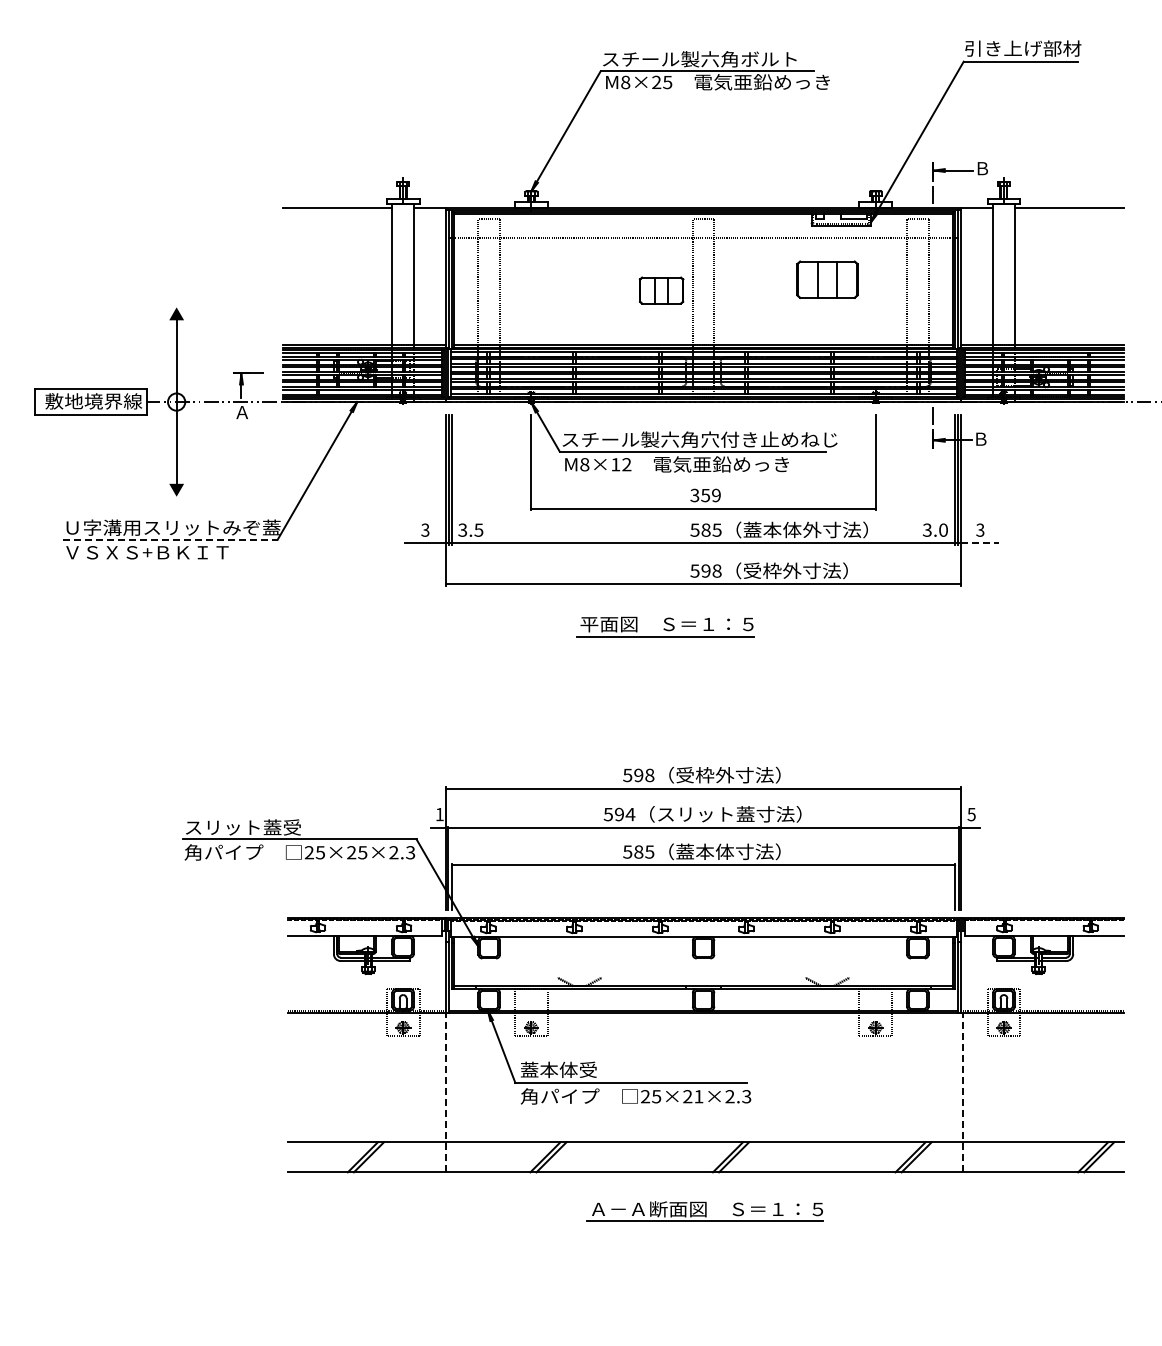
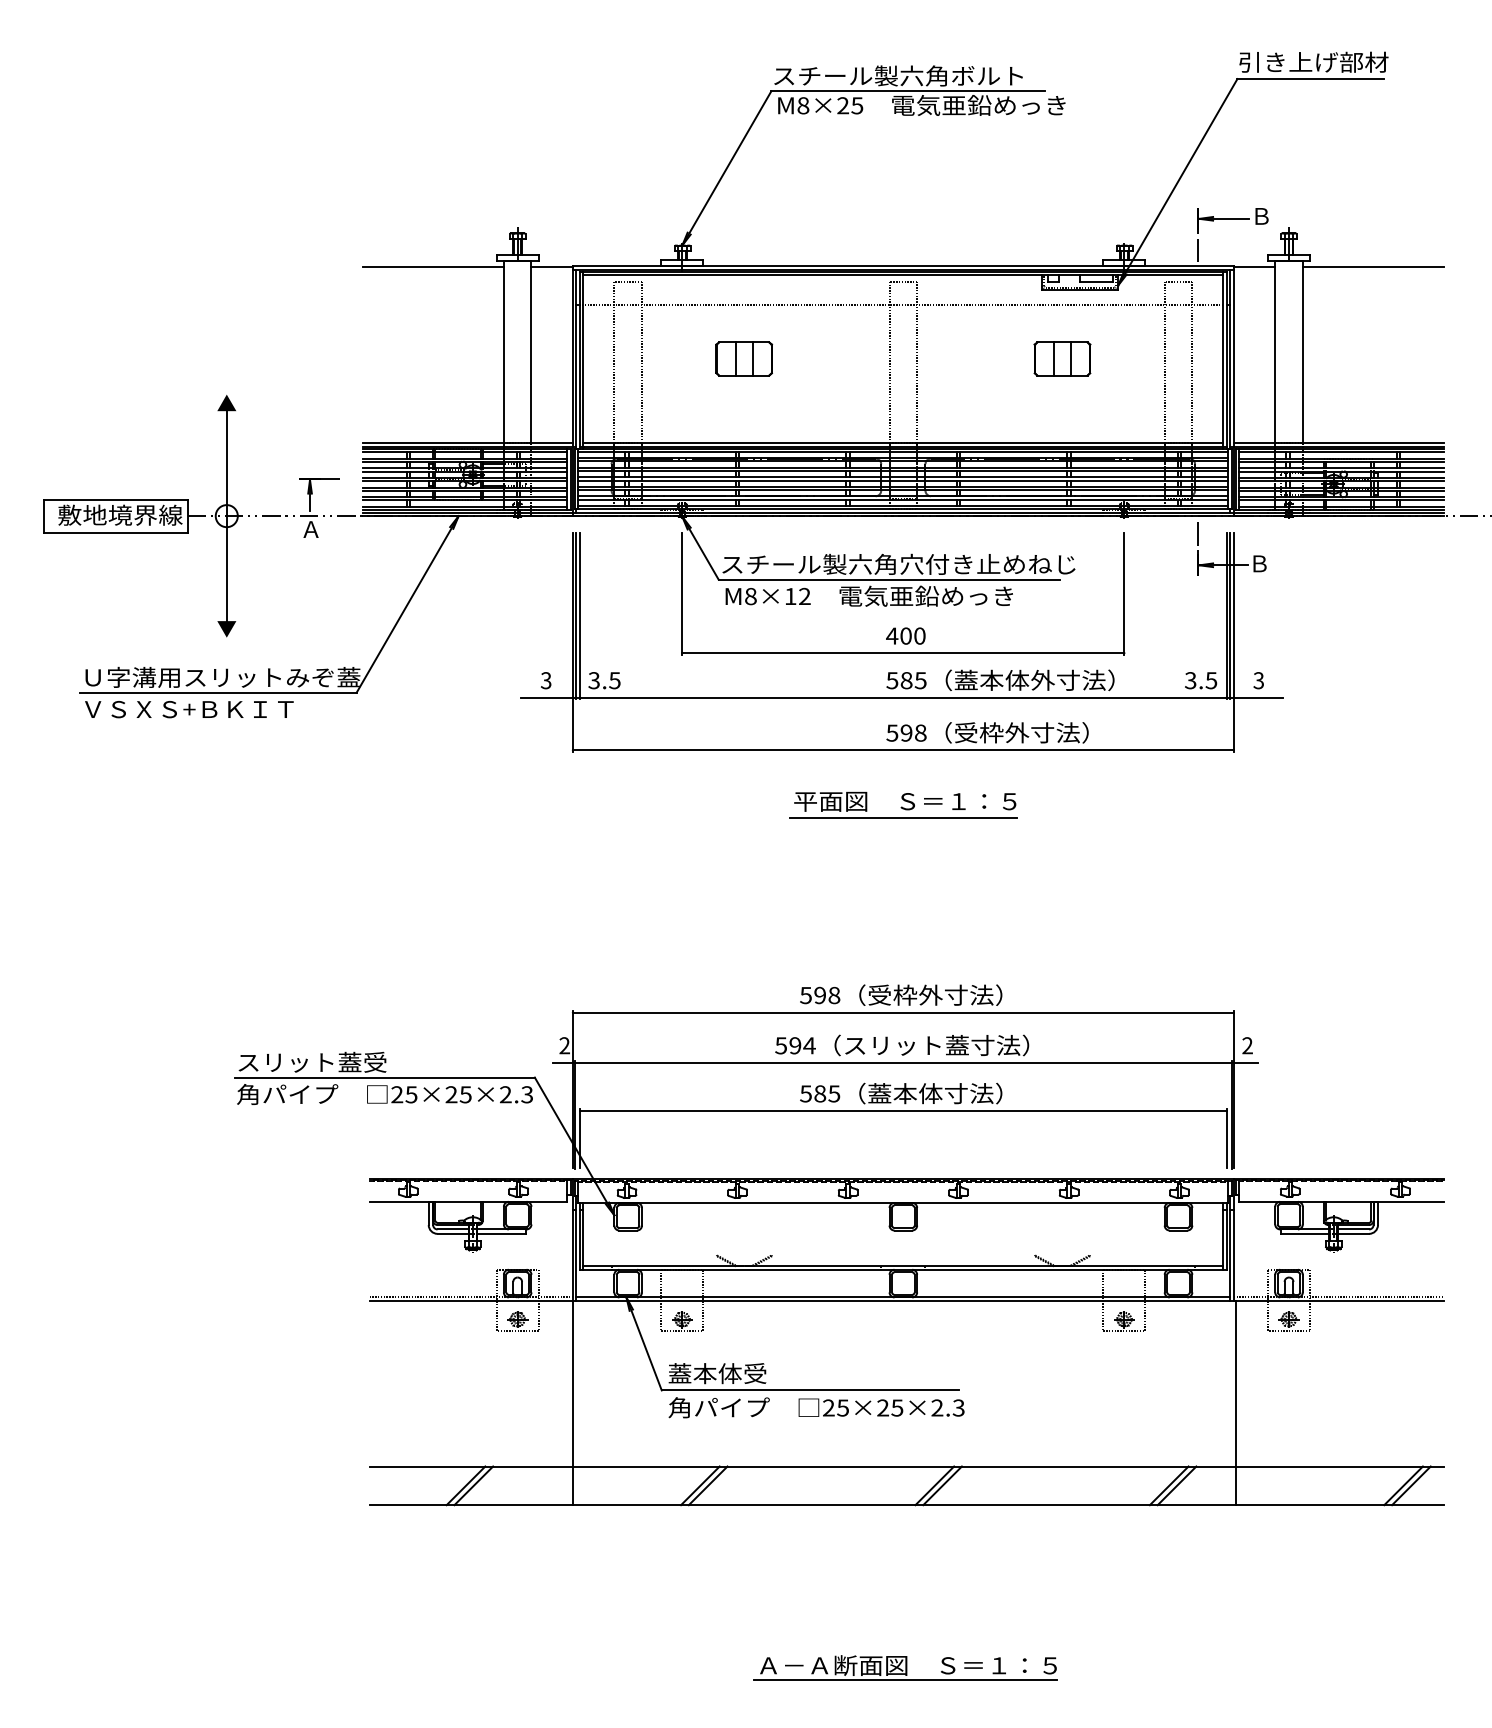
part: (827, 279) -> (1062, 358), size x0.71
part: (661, 290) -> (744, 358), moved
text: (705, 495) -> (905, 636), 359 -> 400
text: (943, 529) -> (1211, 679), 3.0 -> 3.5
line: (170, 539) -> (218, 692), dashed -> solid
line: (980, 543) -> (1258, 697), dashed -> solid
part: (665, 626) -> (903, 804), moved
text: (439, 813) -> (564, 1044), 1 -> 2
text: (971, 814) -> (1247, 1045), 5 -> 2
line: (446, 1092) -> (573, 1402), dashed -> solid
line: (962, 1092) -> (1235, 1402), dashed -> solid
text: (698, 1096) -> (896, 1407), 25×21×2.3 -> 25×25×2.3
part: (704, 1211) -> (904, 1668), moved

